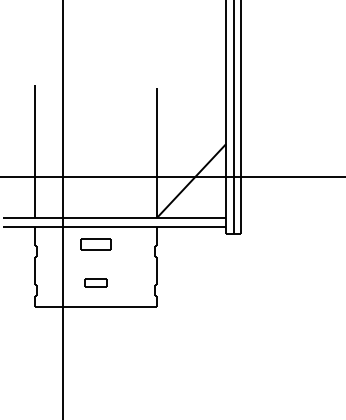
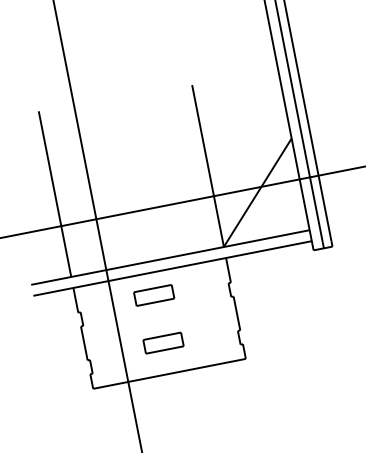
part: (95, 282) -> (162, 342), size x1.43

